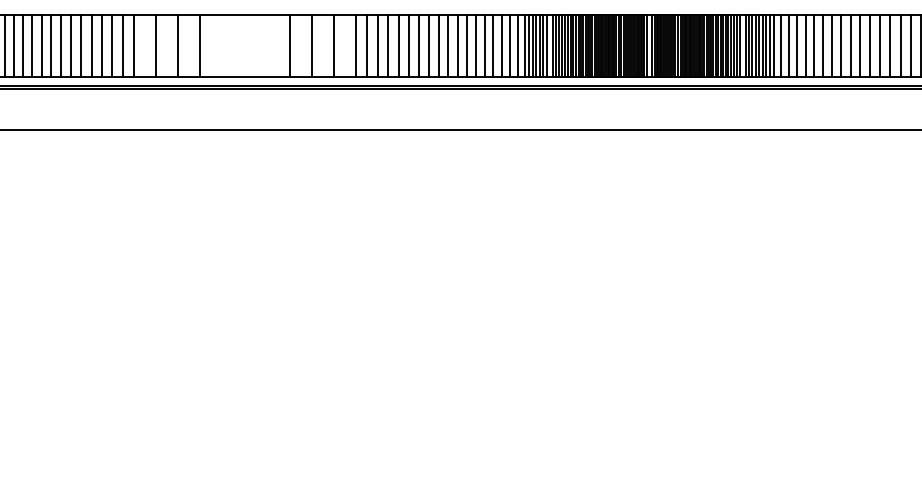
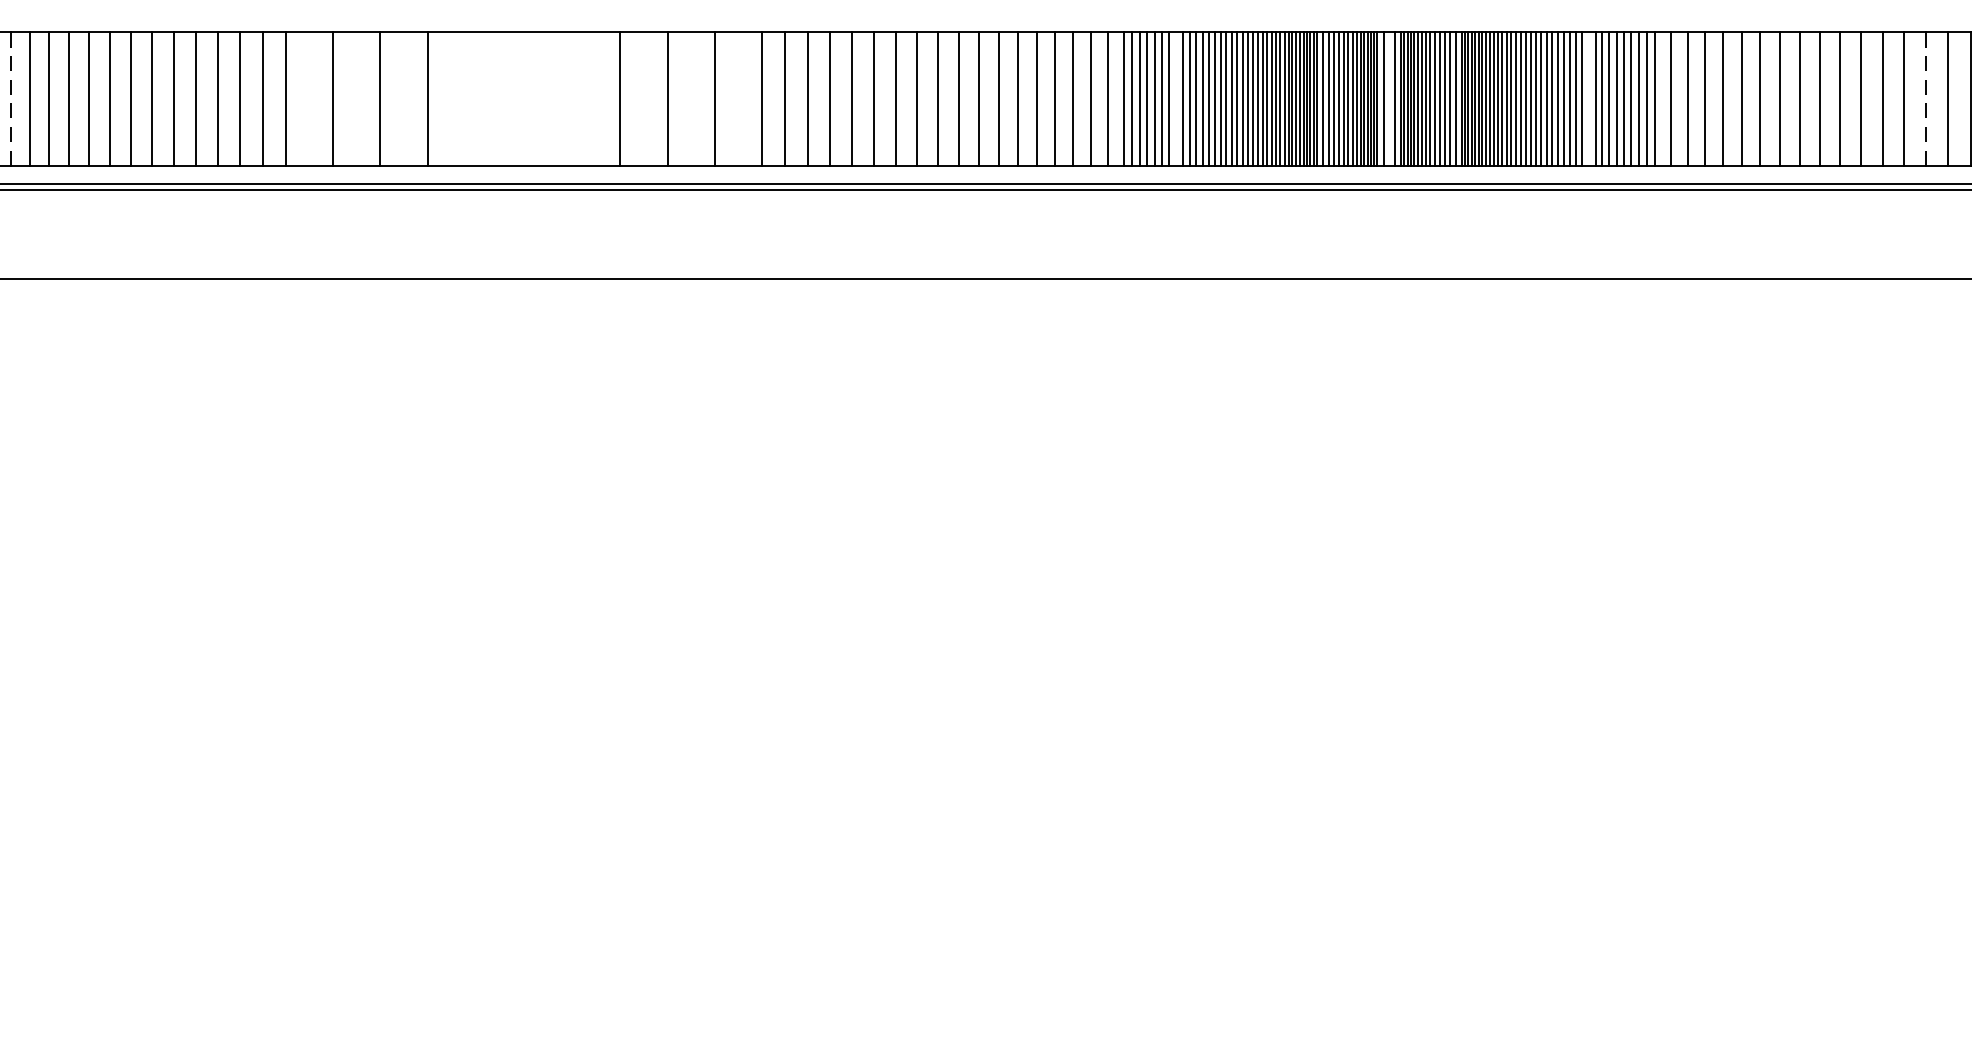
line: (5, 45) -> (11, 97), solid -> dashed
line: (900, 45) -> (1926, 97), solid -> dashed

